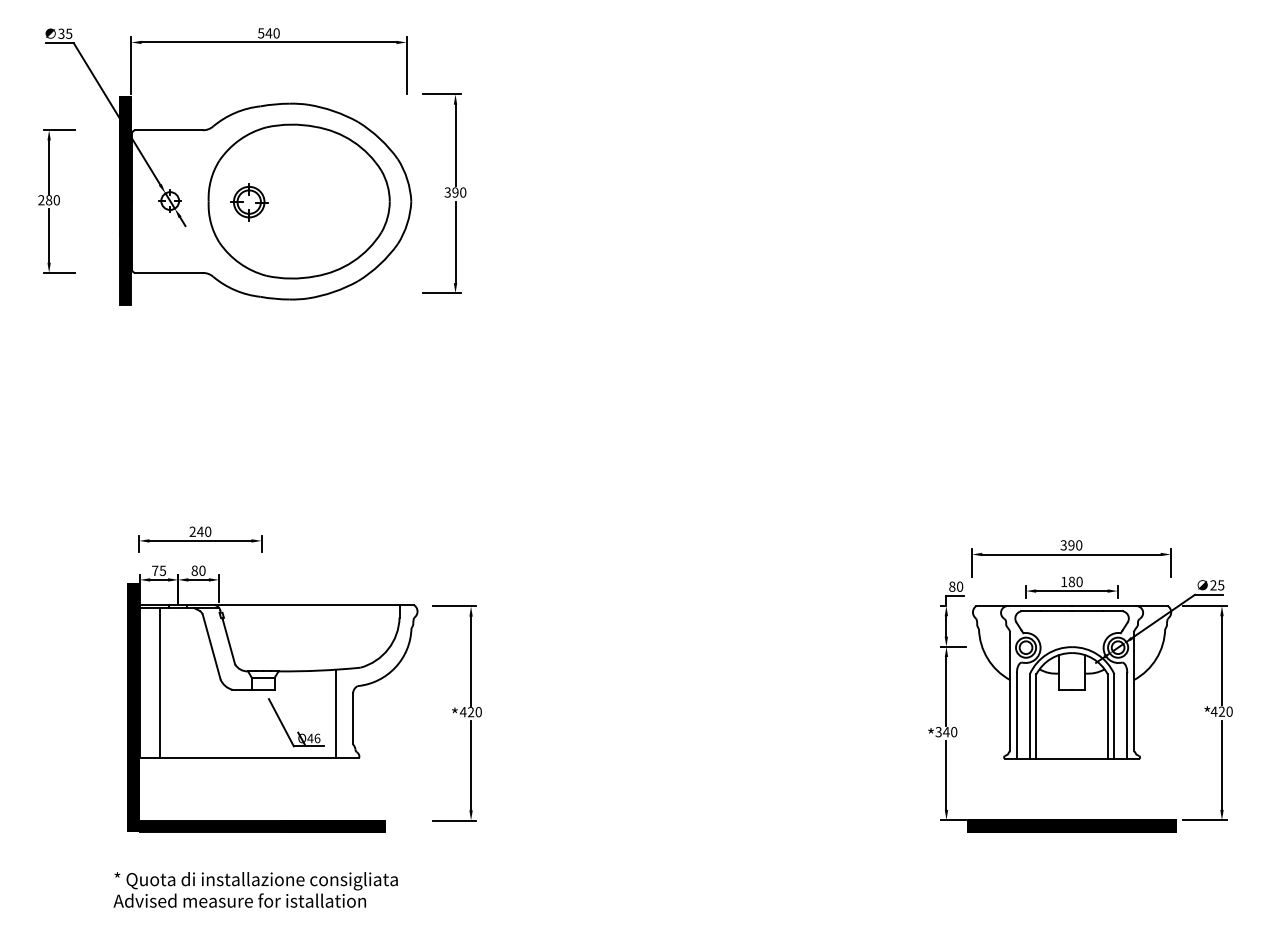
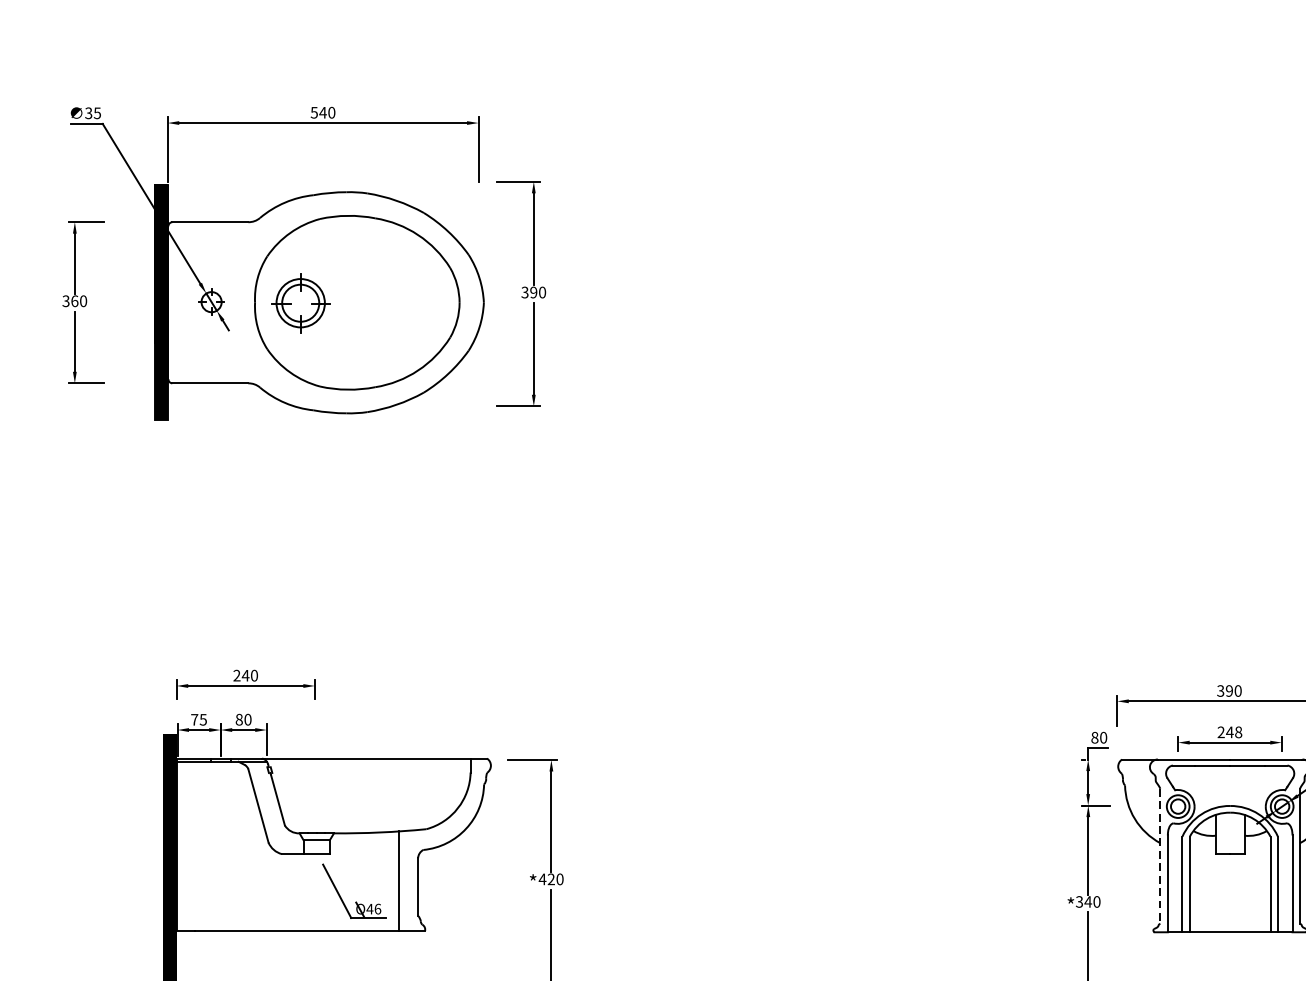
text: (45, 200) -> (70, 301), 280 -> 360
part: (249, 202) -> (301, 303), size x1.4
text: (1071, 581) -> (1229, 731), 180 -> 248
line: (160, 683) -> (200, 847), removed
line: (1010, 691) -> (1160, 856), solid -> dashed

